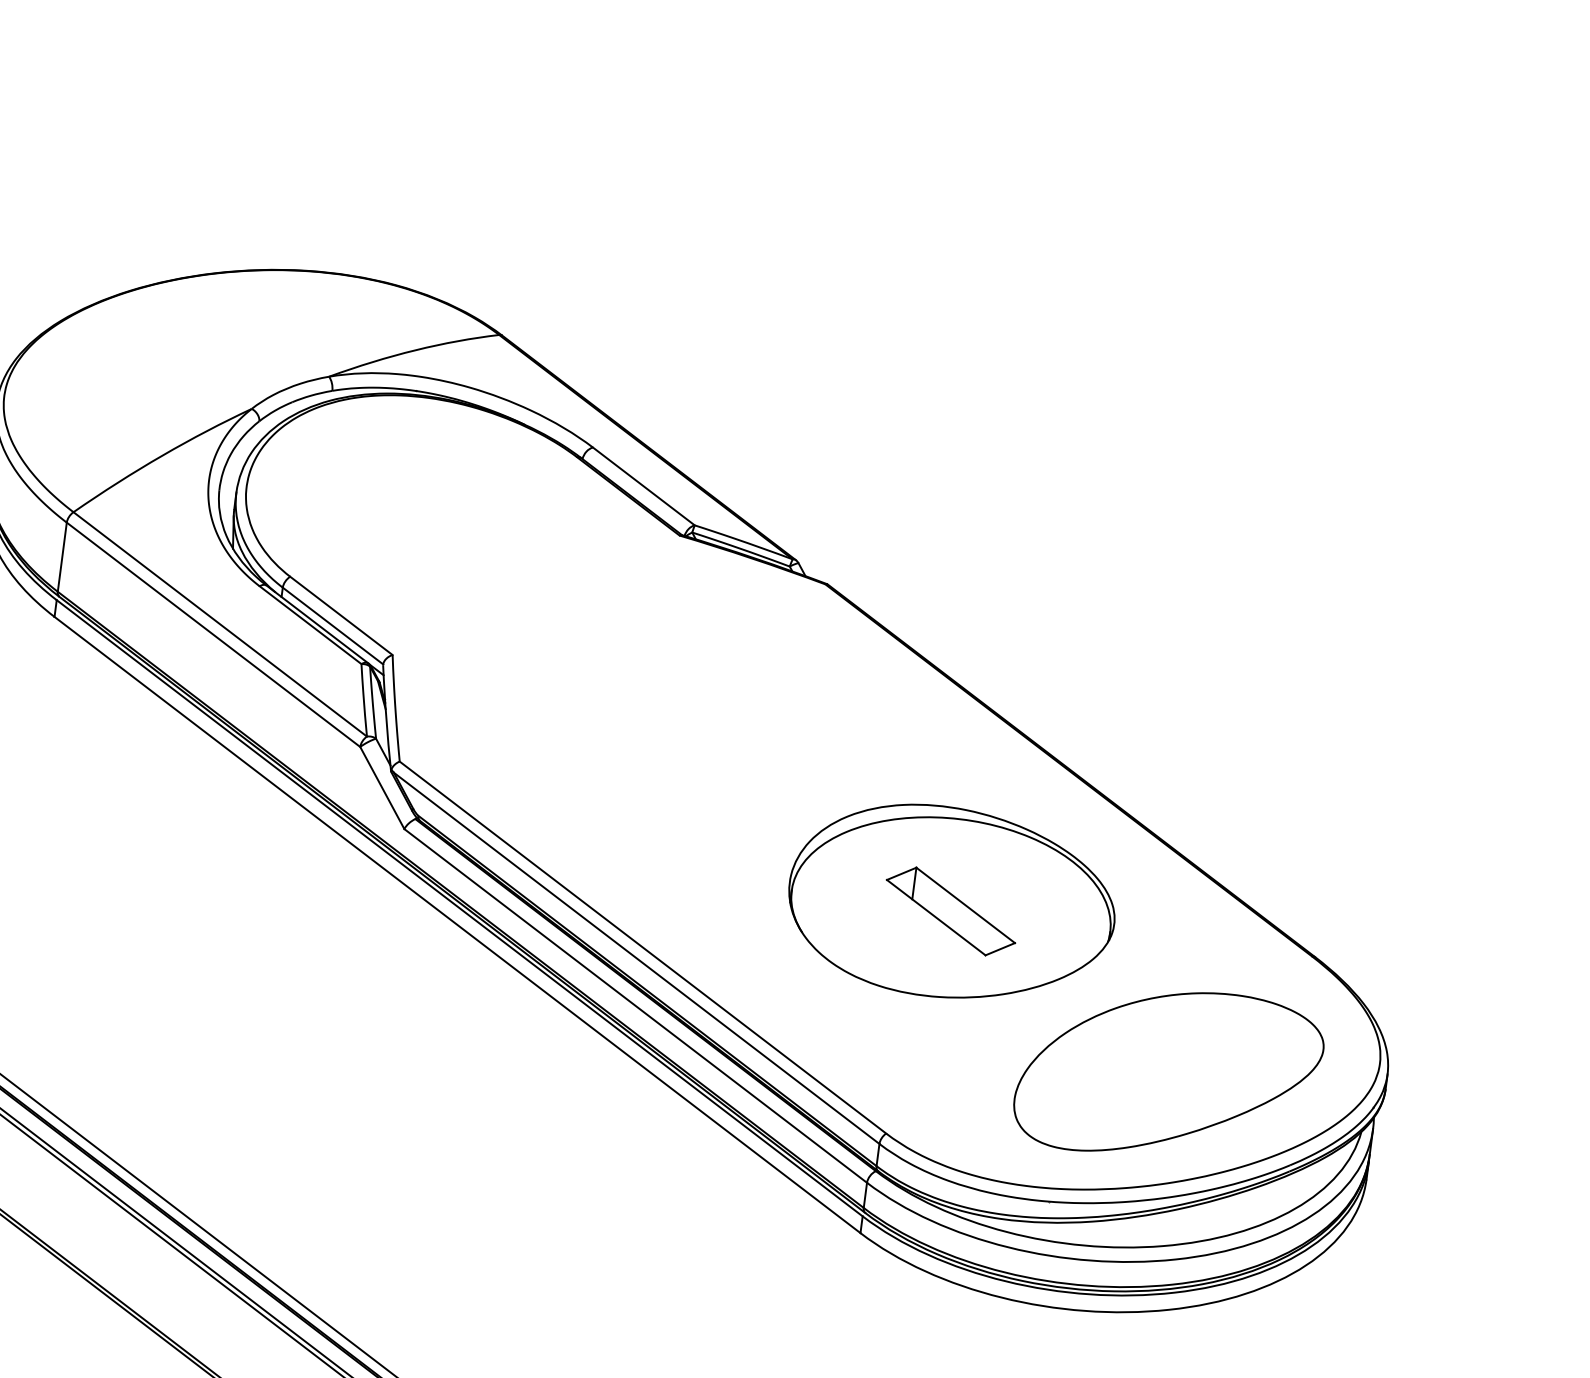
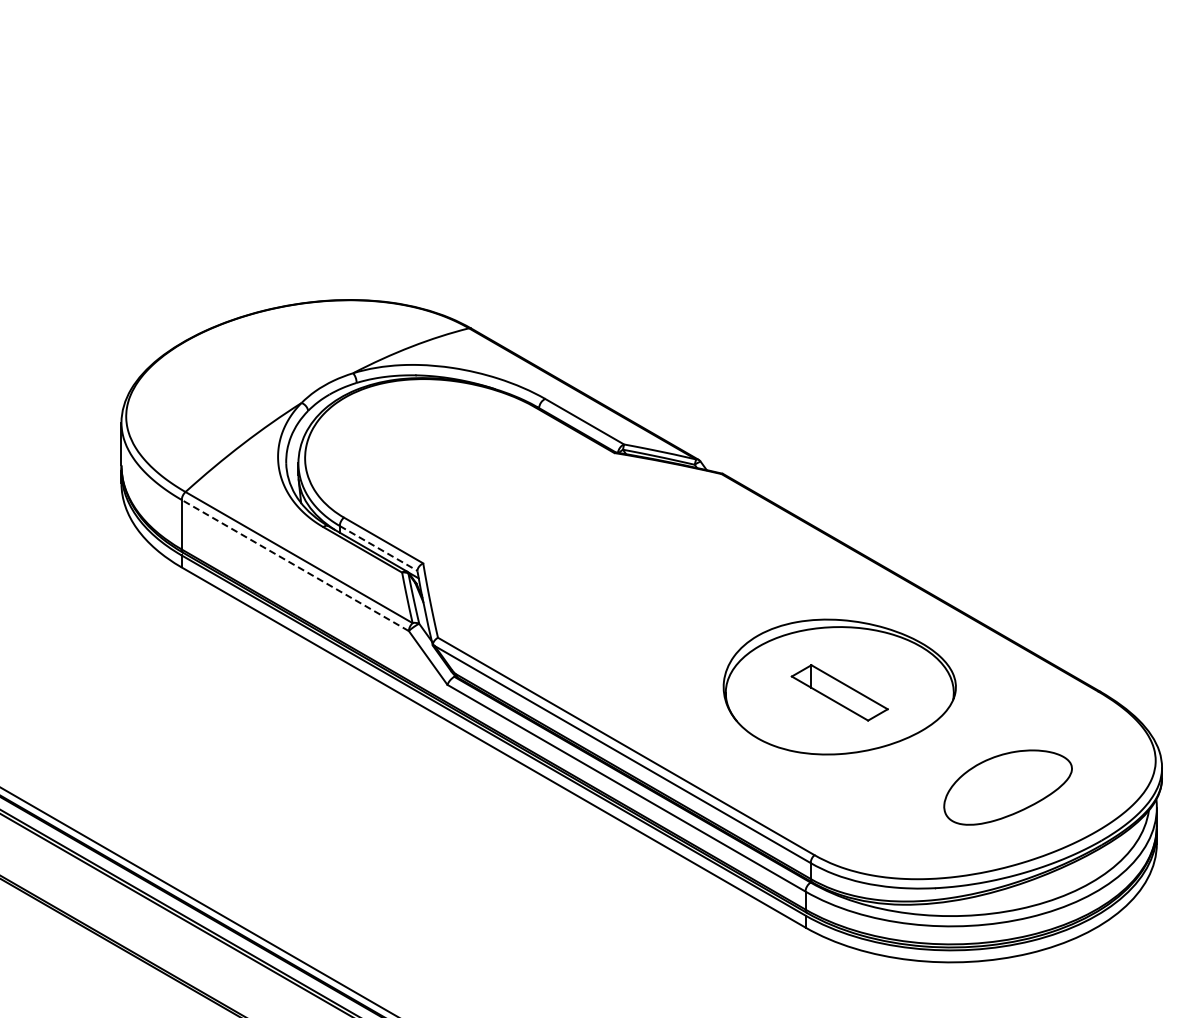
line: (332, 626) -> (378, 548), solid -> dashed
line: (212, 634) -> (294, 565), solid -> dashed
part: (1168, 1074) -> (1007, 787), size x0.6

